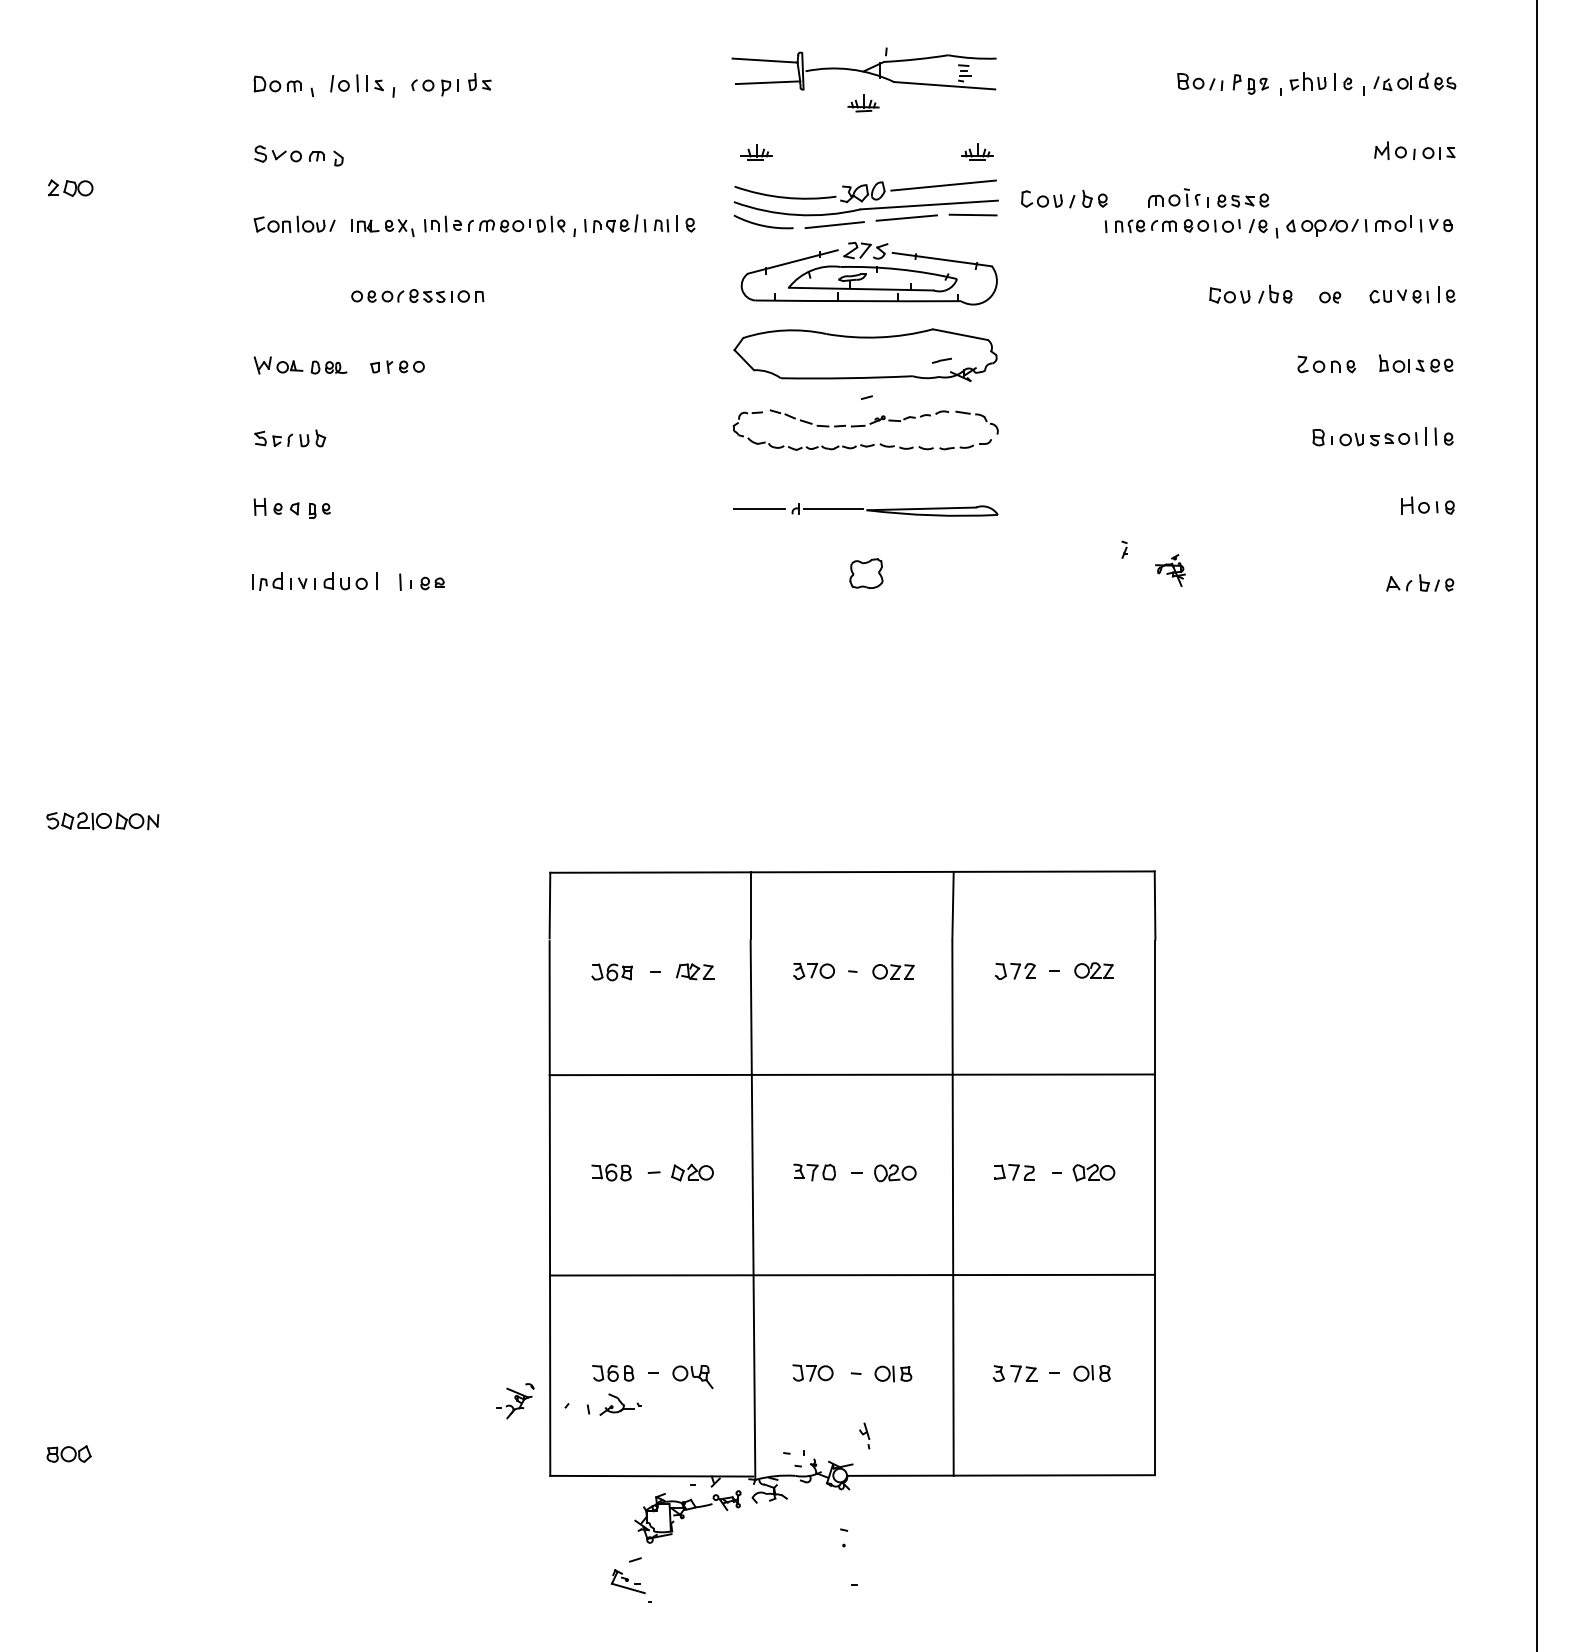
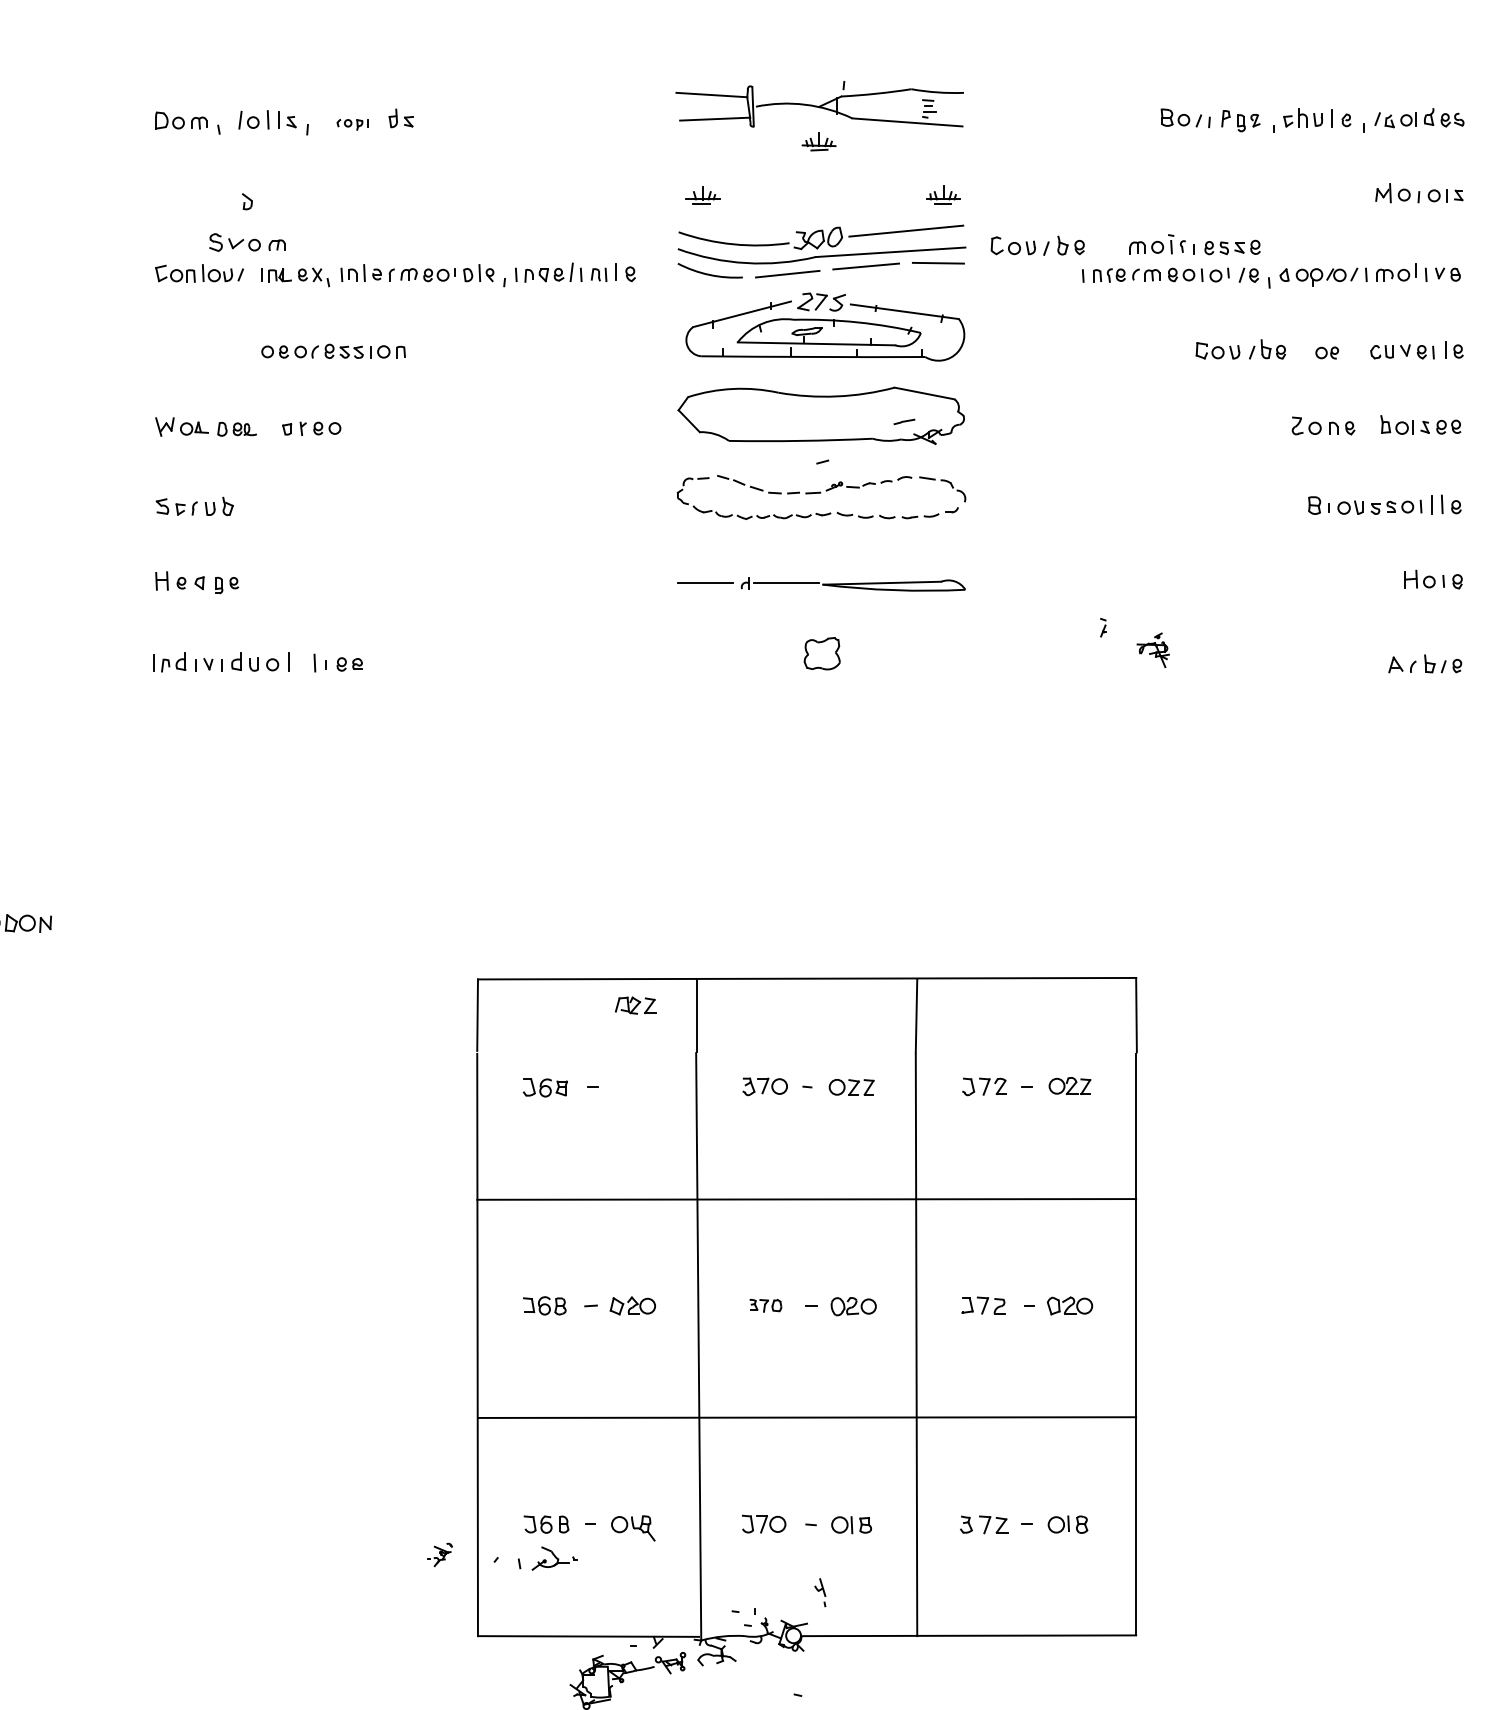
part: (434, 87) -> (351, 124), size x0.6
part: (289, 153) -> (247, 241), moved
part: (695, 971) -> (636, 1005), moved
part: (814, 1172) -> (765, 1305), size x0.7
part: (515, 1401) -> (440, 1555), size x0.6

